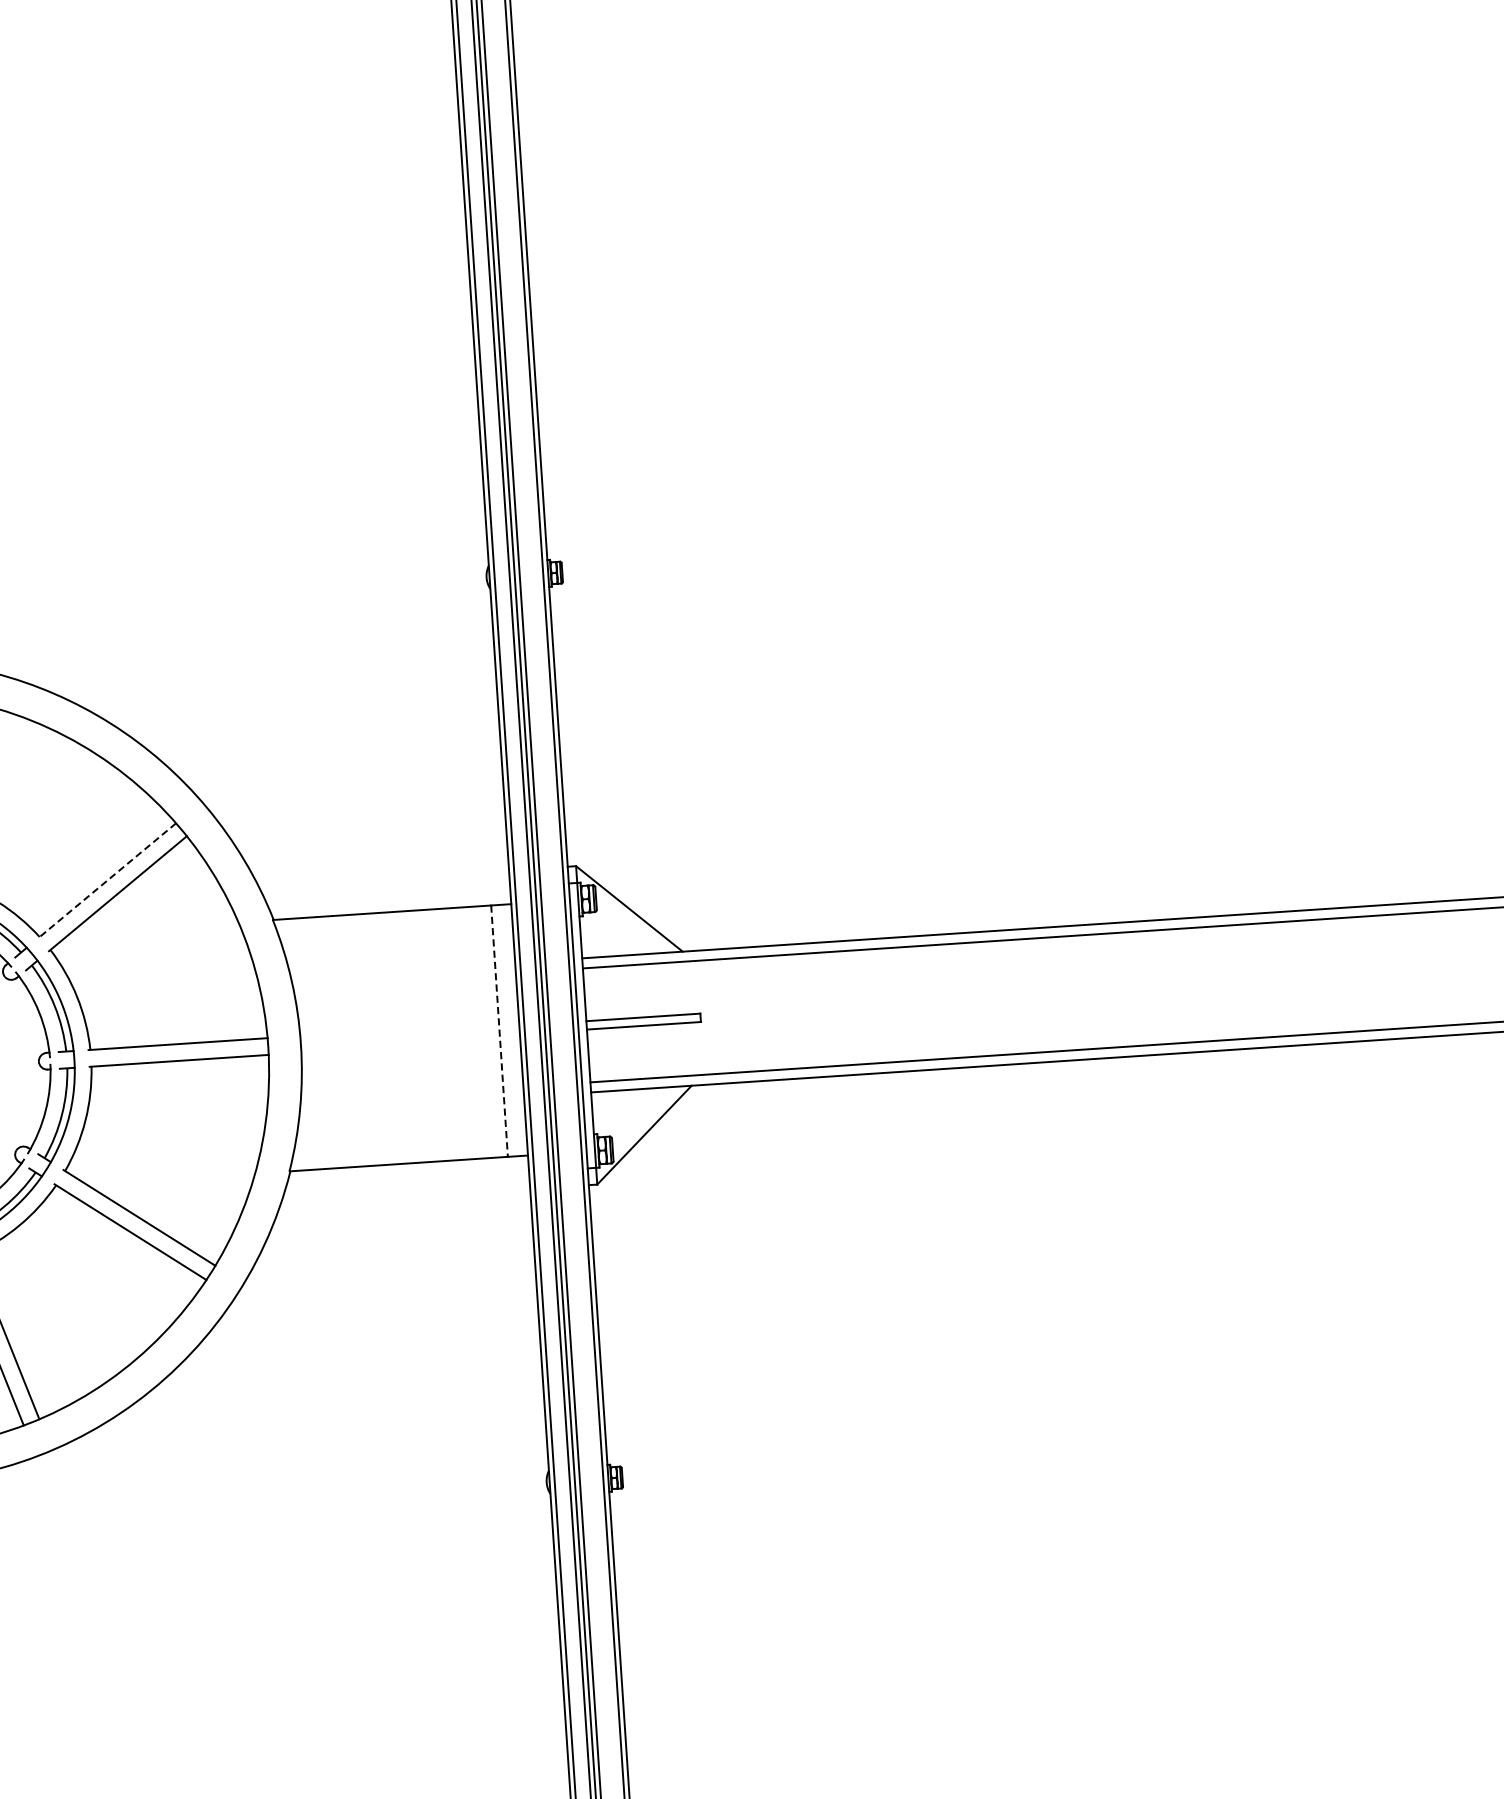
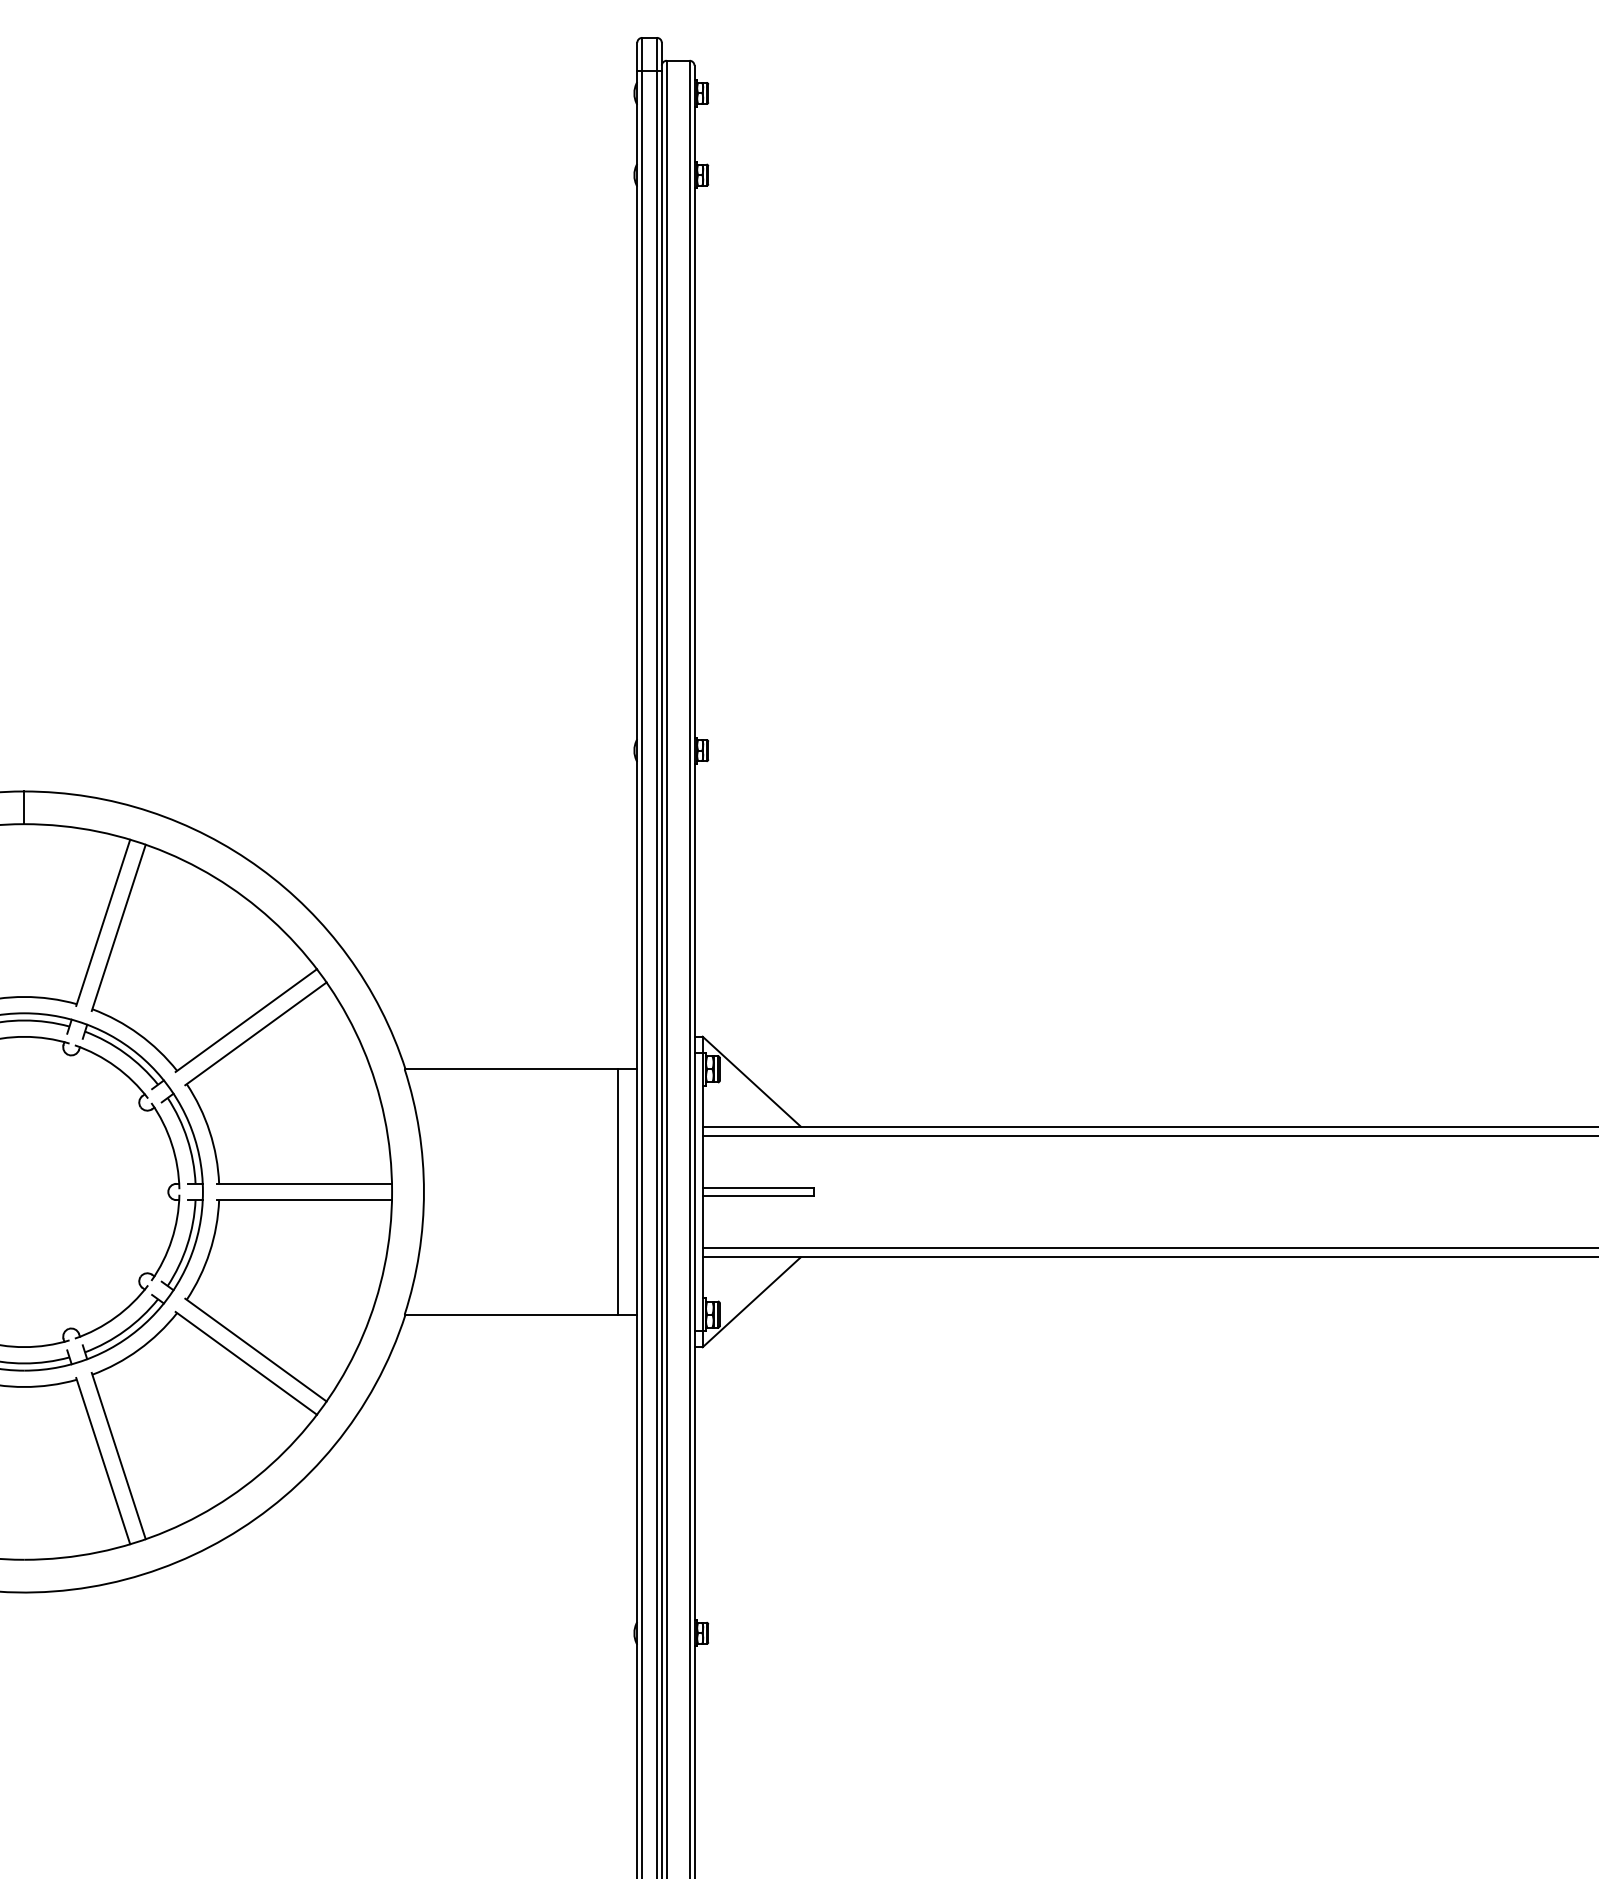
line: (106, 880) -> (245, 1020), dashed -> solid
line: (499, 1030) -> (617, 1191), dashed -> solid

